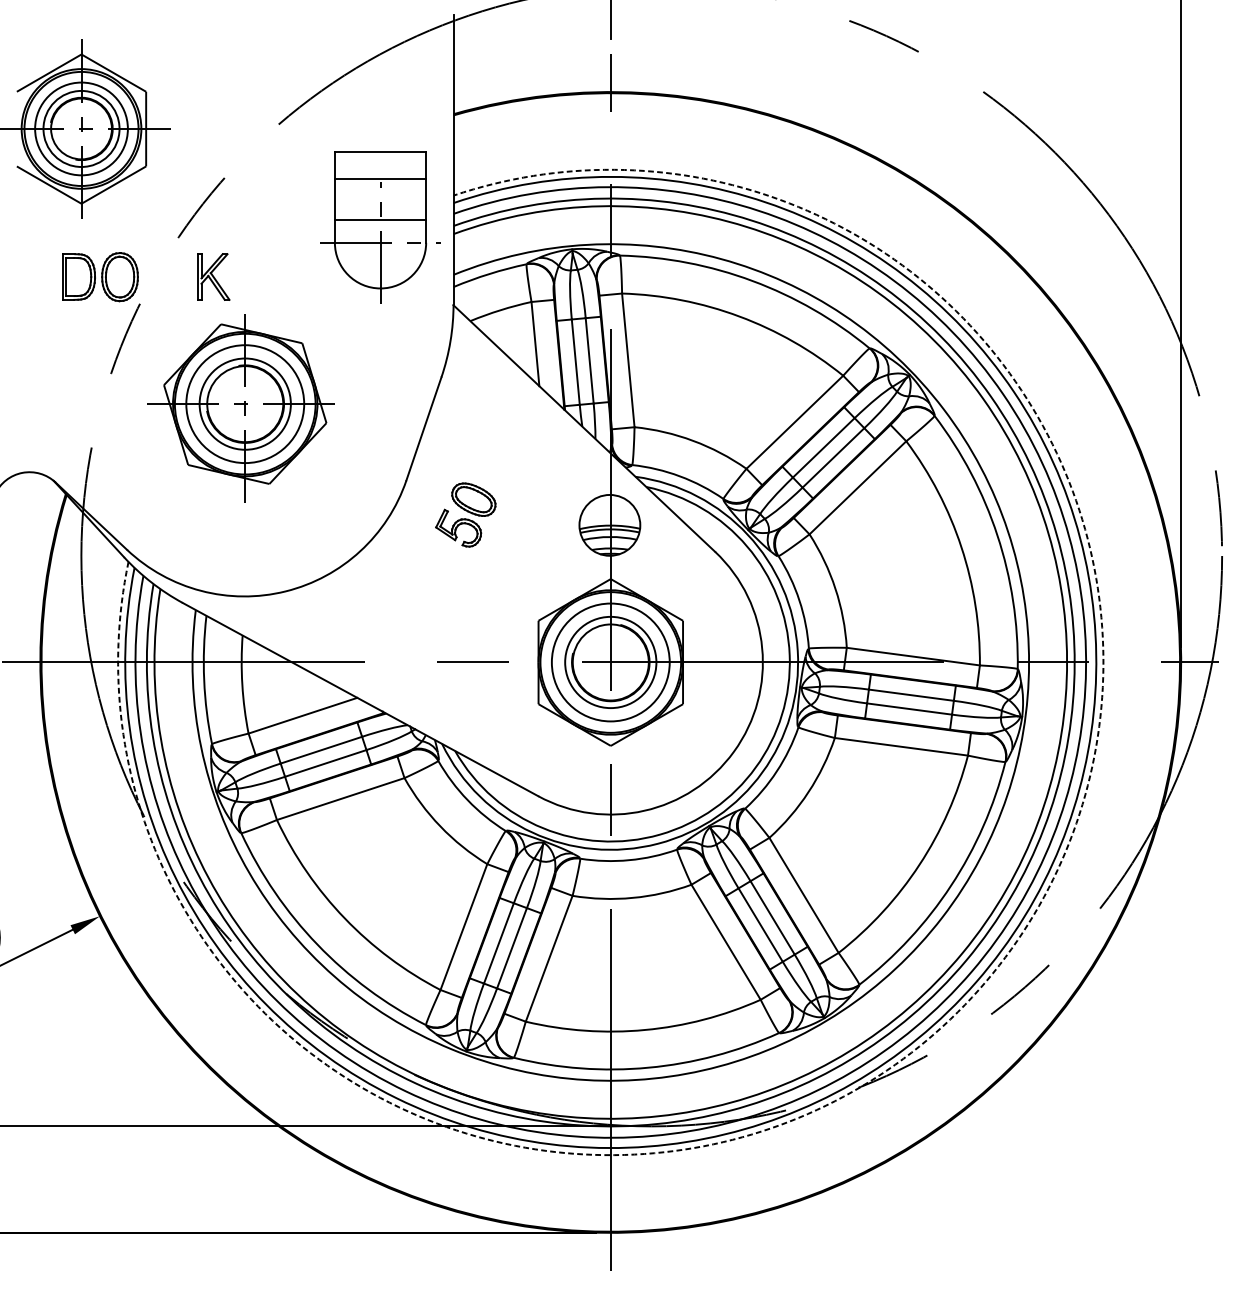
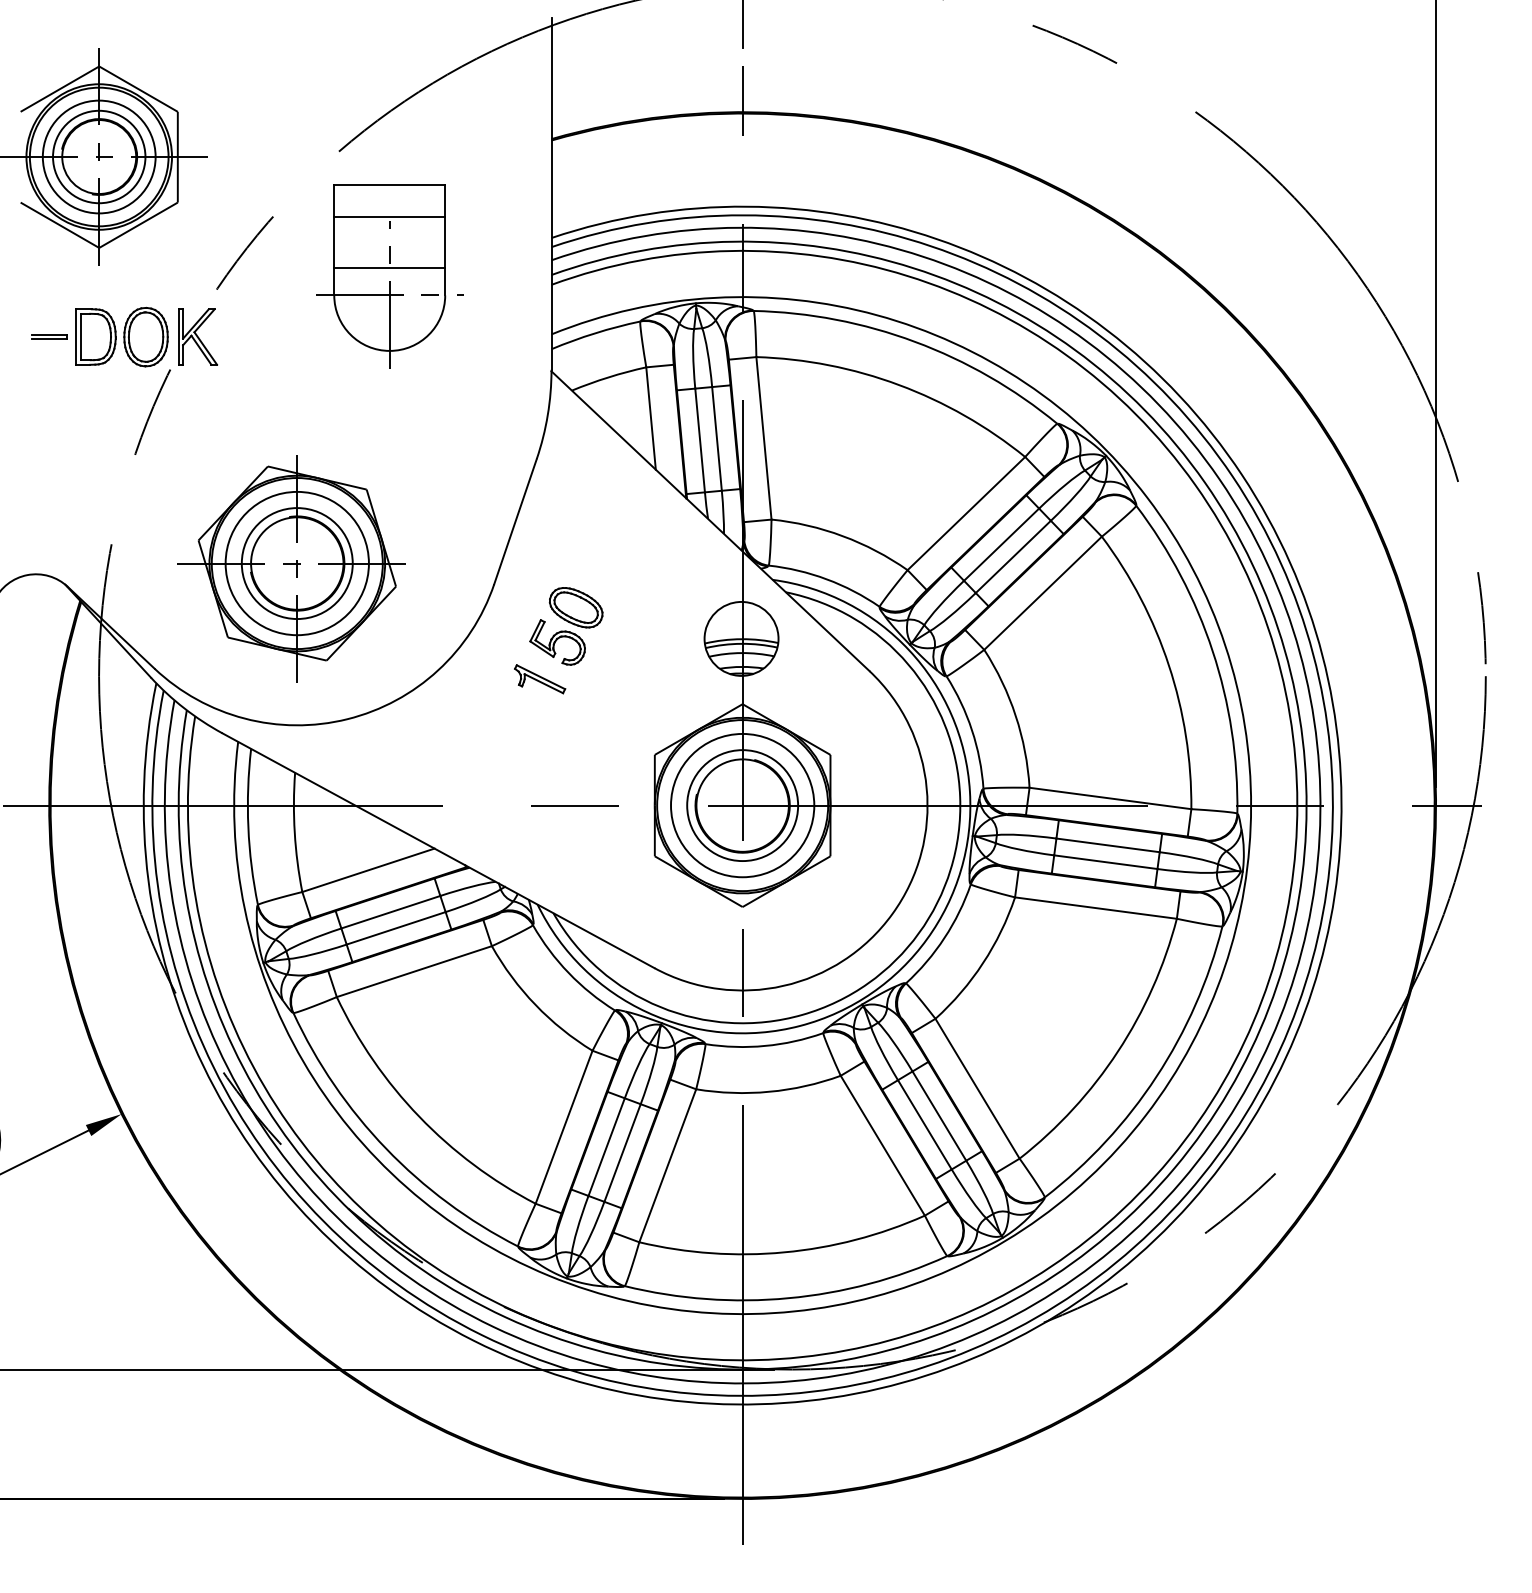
part: (380, 227) -> (389, 276), moved
part: (40, 276) -> (49, 336), added
part: (213, 276) -> (197, 336), moved
part: (240, 408) -> (291, 568), moved
part: (444, 558) -> (540, 679), added
arc: (979, 989) -> (1190, 1203), dashed -> solid

